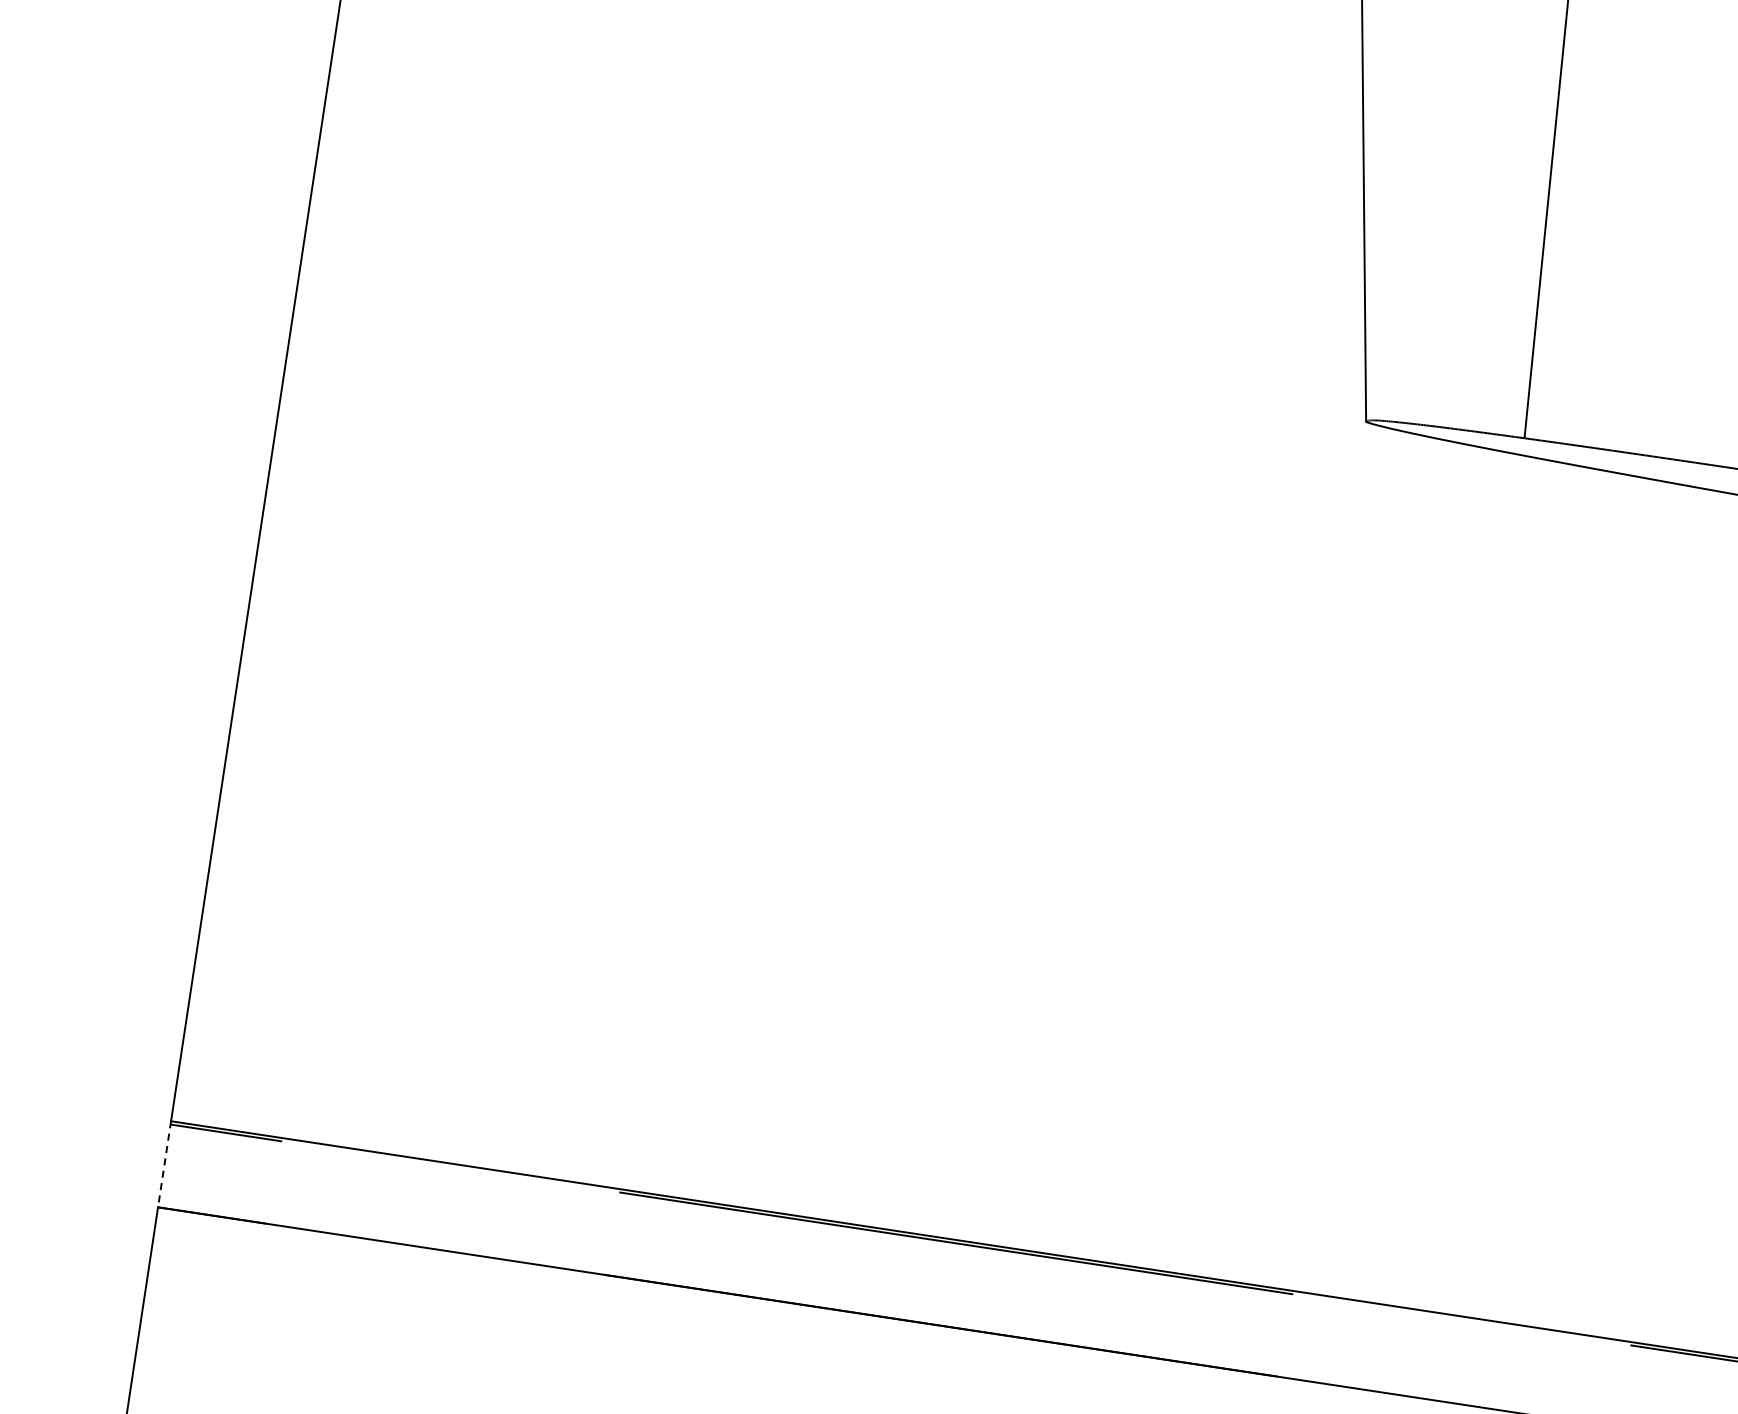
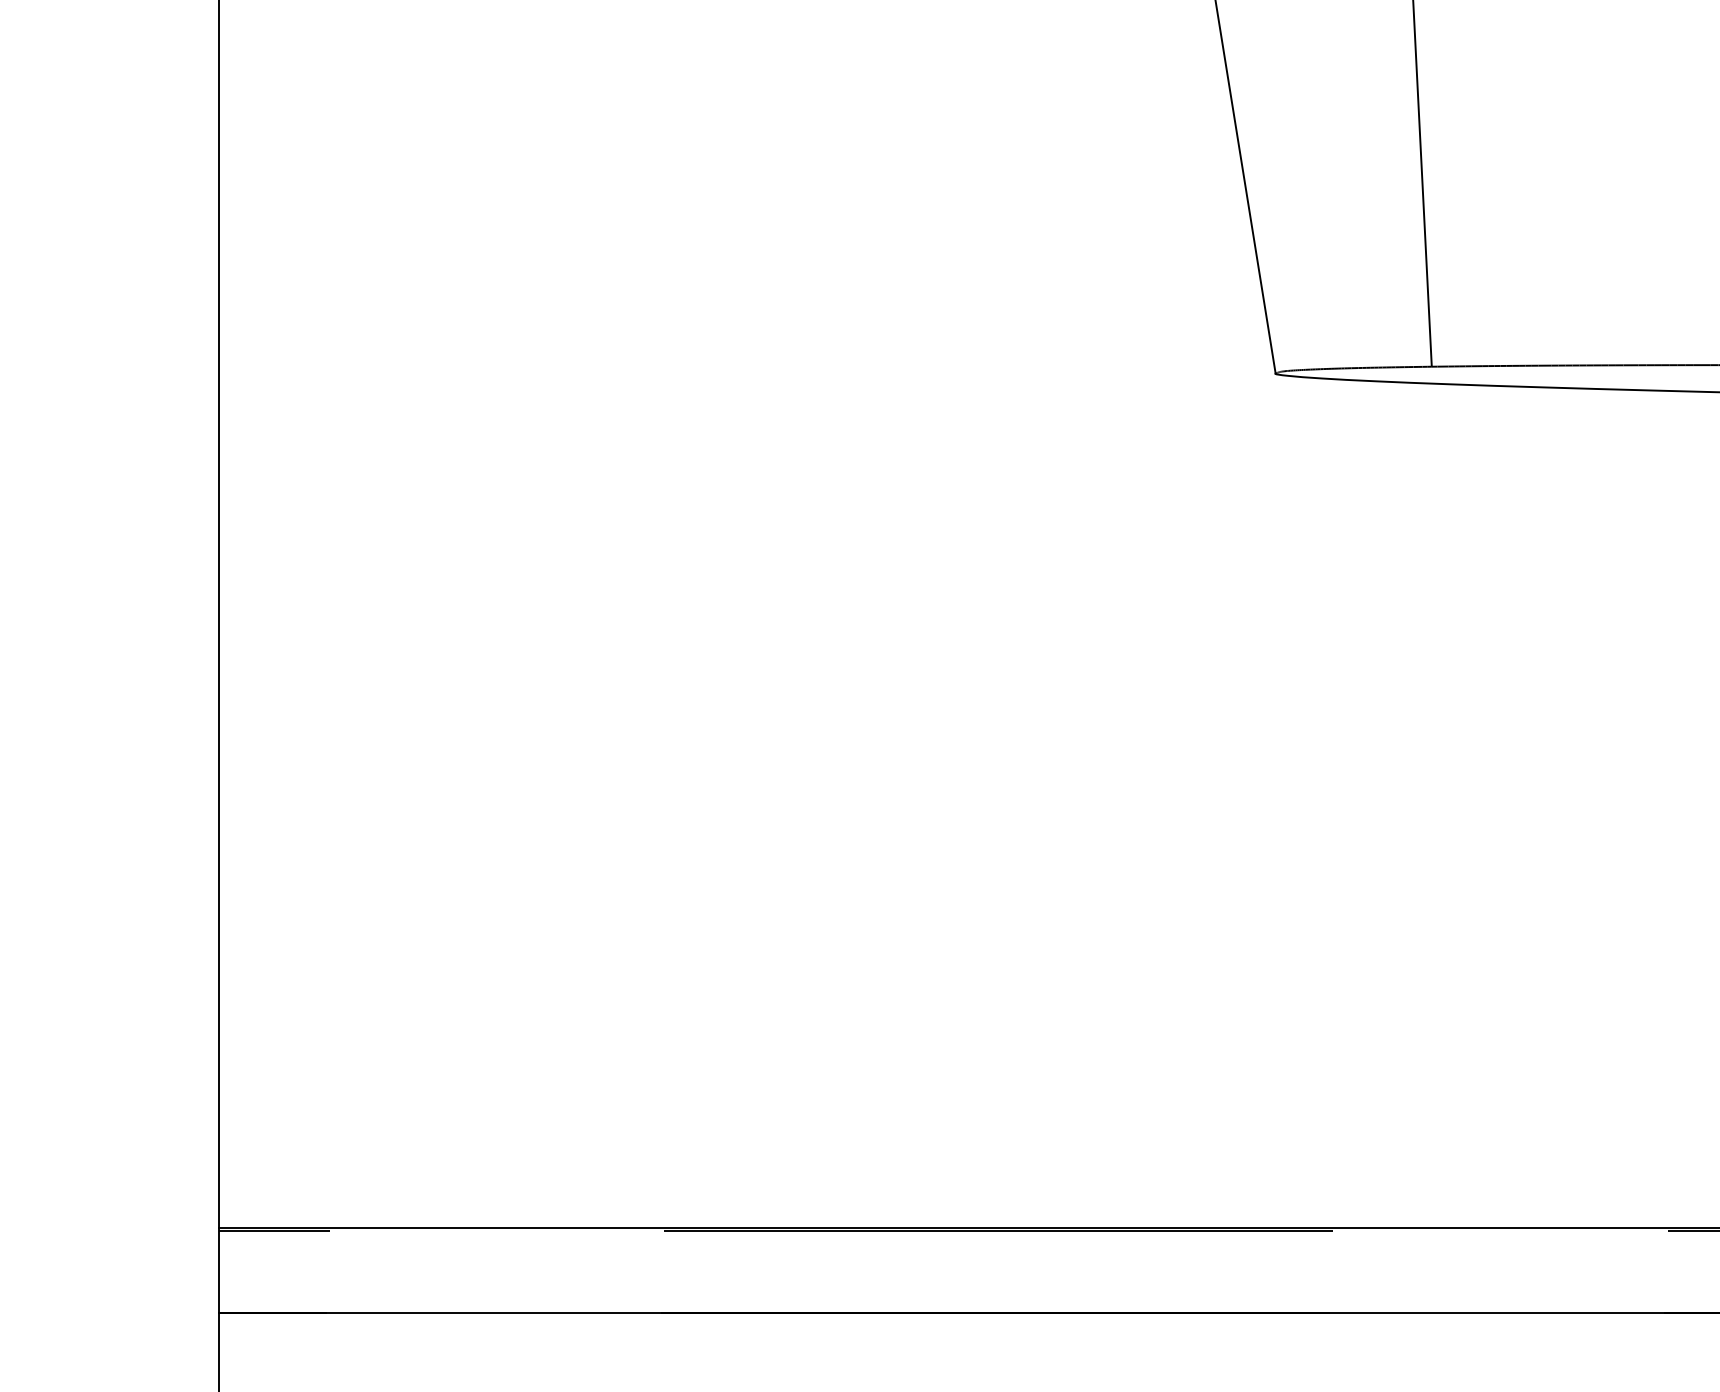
line: (164, 1164) -> (218, 1270), dashed -> solid

